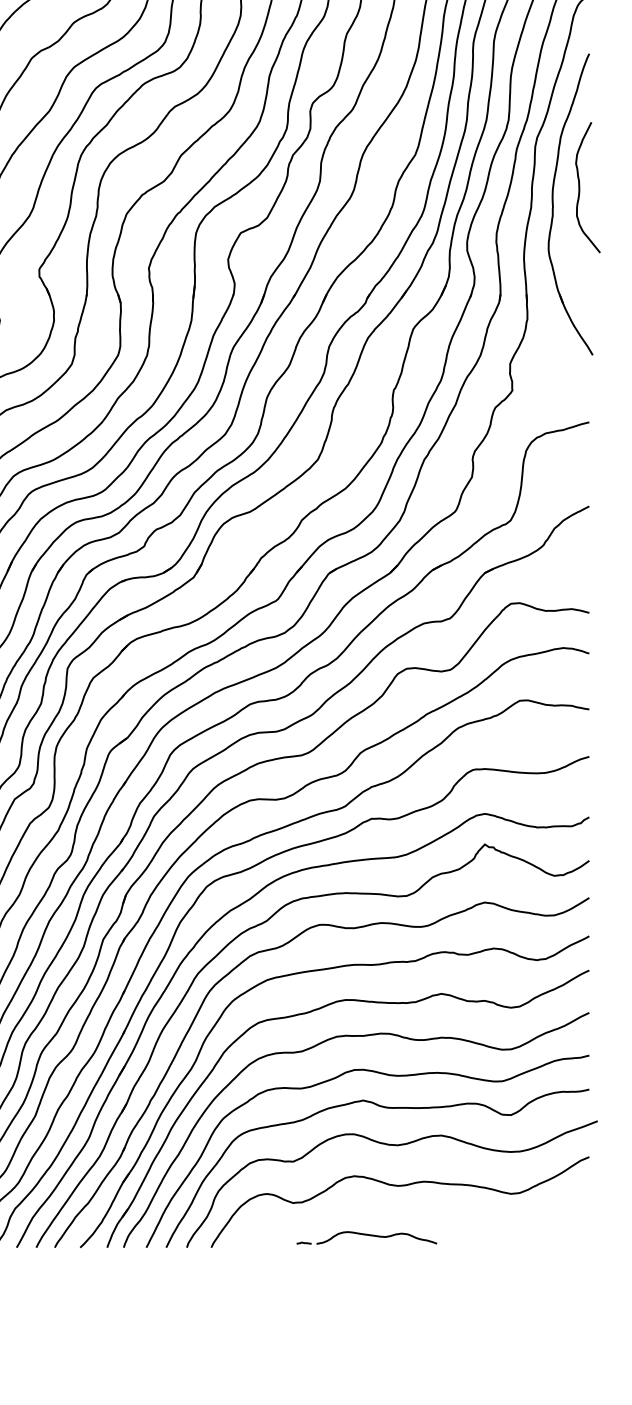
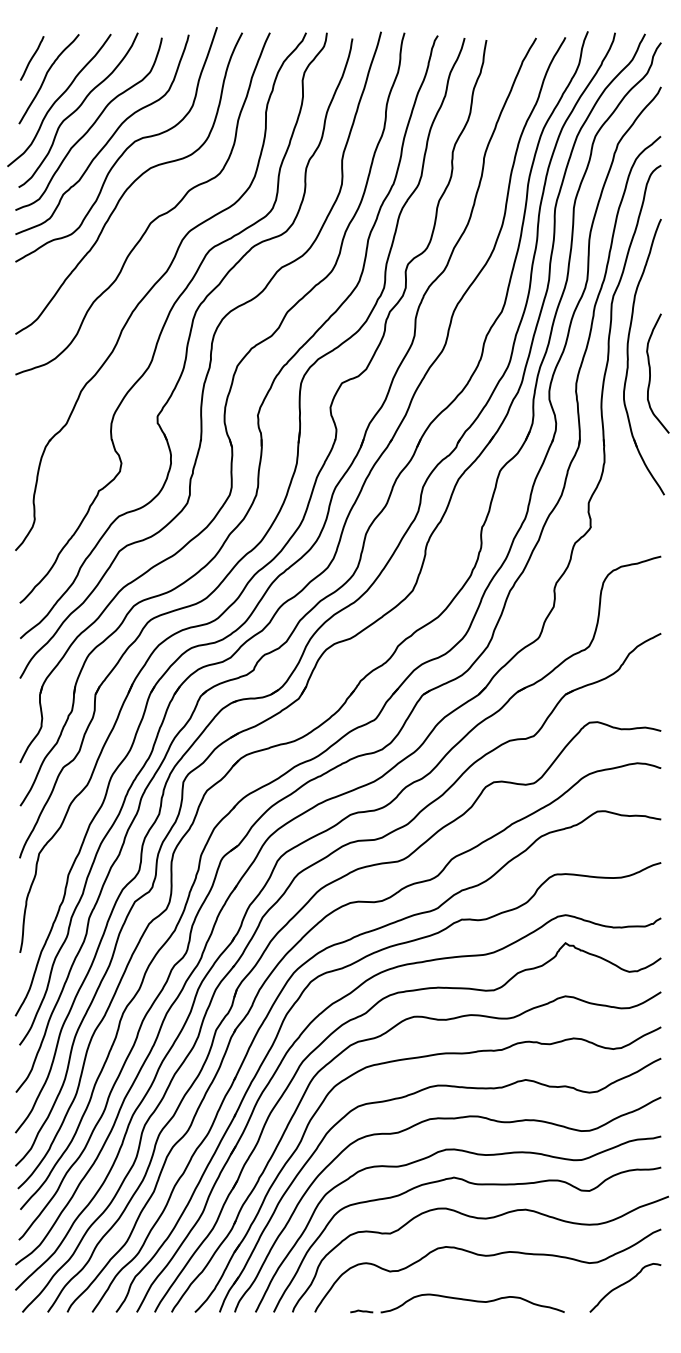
curve: (579, 187) -> (650, 373), moved
curve: (548, 1218) -> (623, 1285), added
part: (366, 1237) -> (457, 1303), size x1.67

